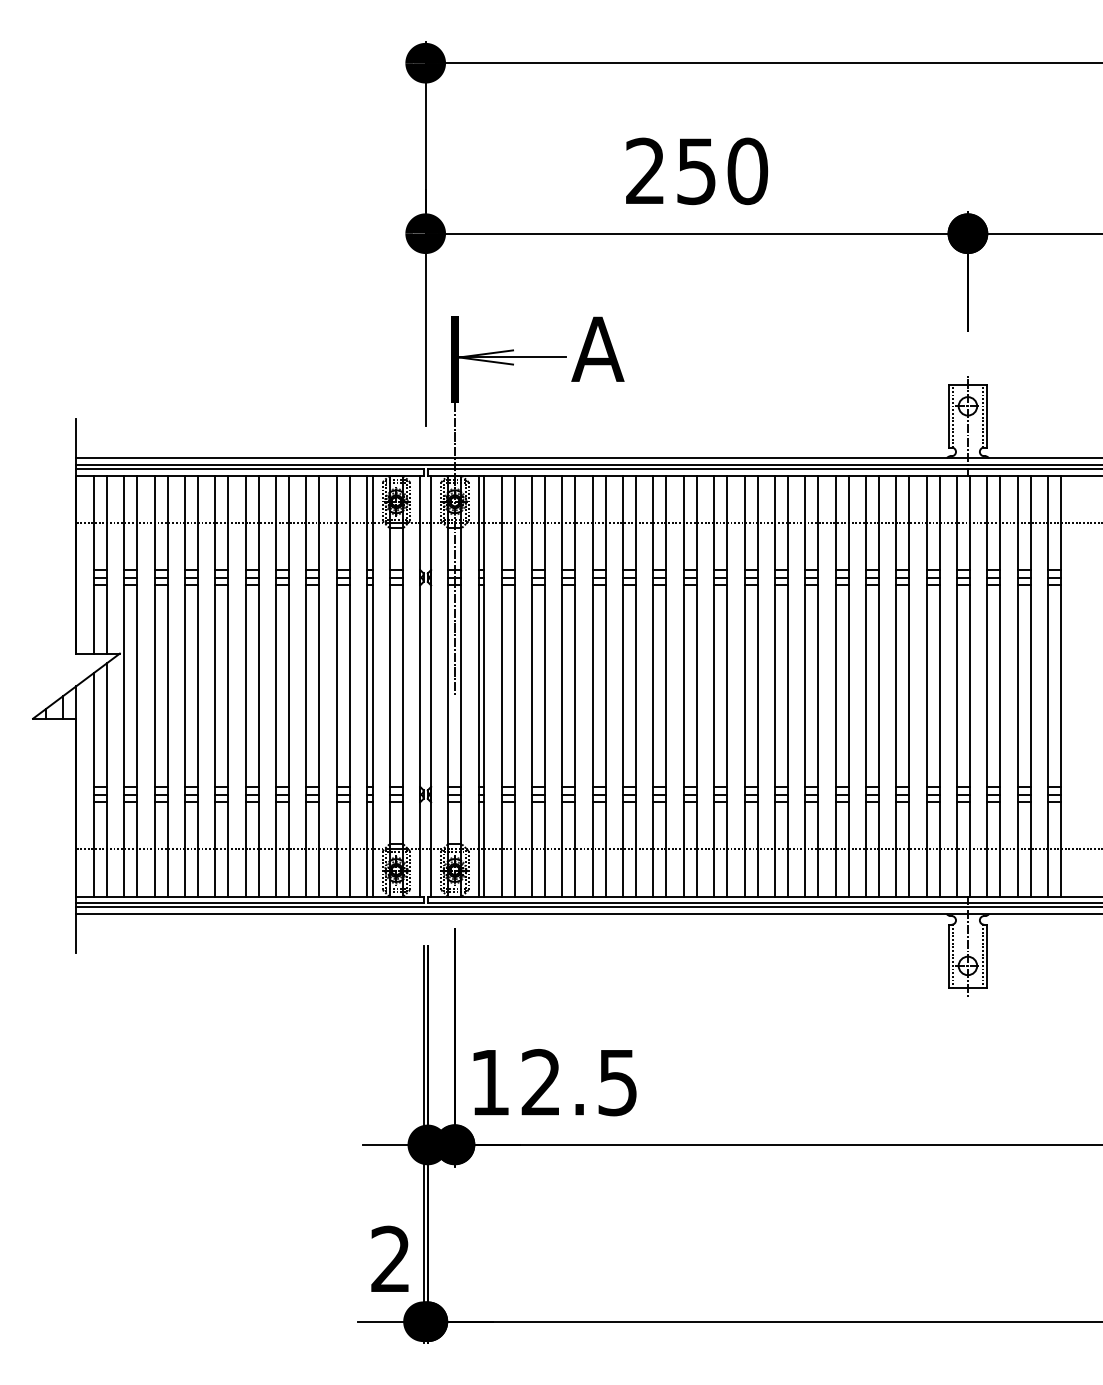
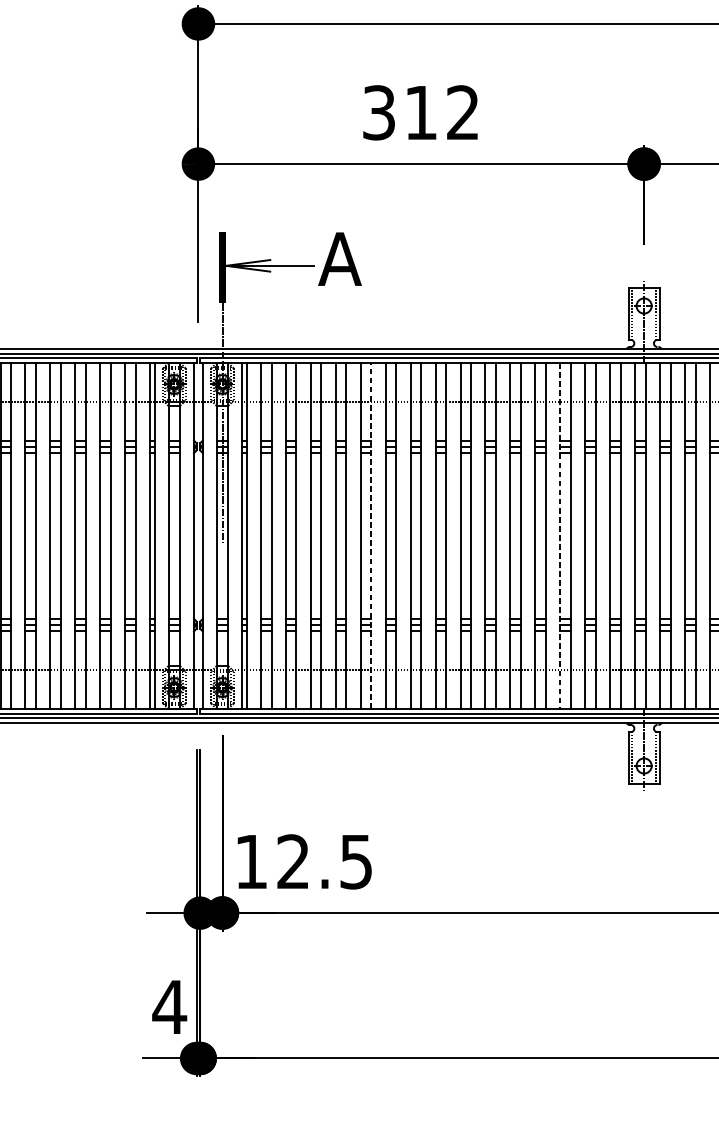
text: (697, 171) -> (421, 112), 250 -> 312
line: (636, 685) -> (371, 535), solid -> dashed
line: (865, 686) -> (559, 536), solid -> dashed
text: (390, 1258) -> (169, 1006), 2 -> 4

